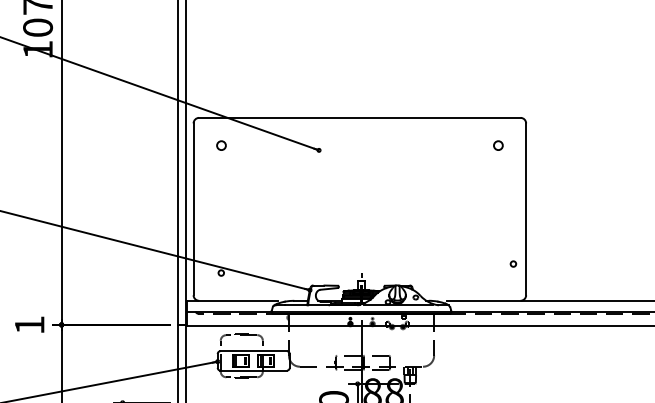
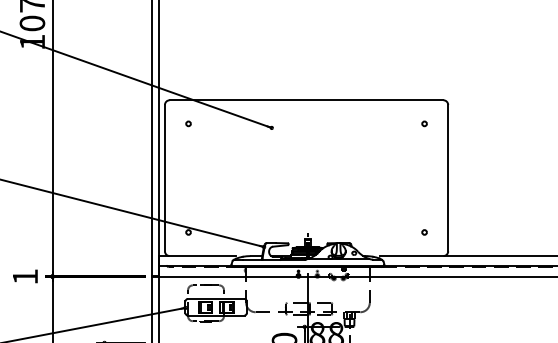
circle: (220, 145) -> (187, 123), size x0.62
circle: (498, 145) -> (424, 123), size x0.62
circle: (513, 263) -> (424, 231), moved

